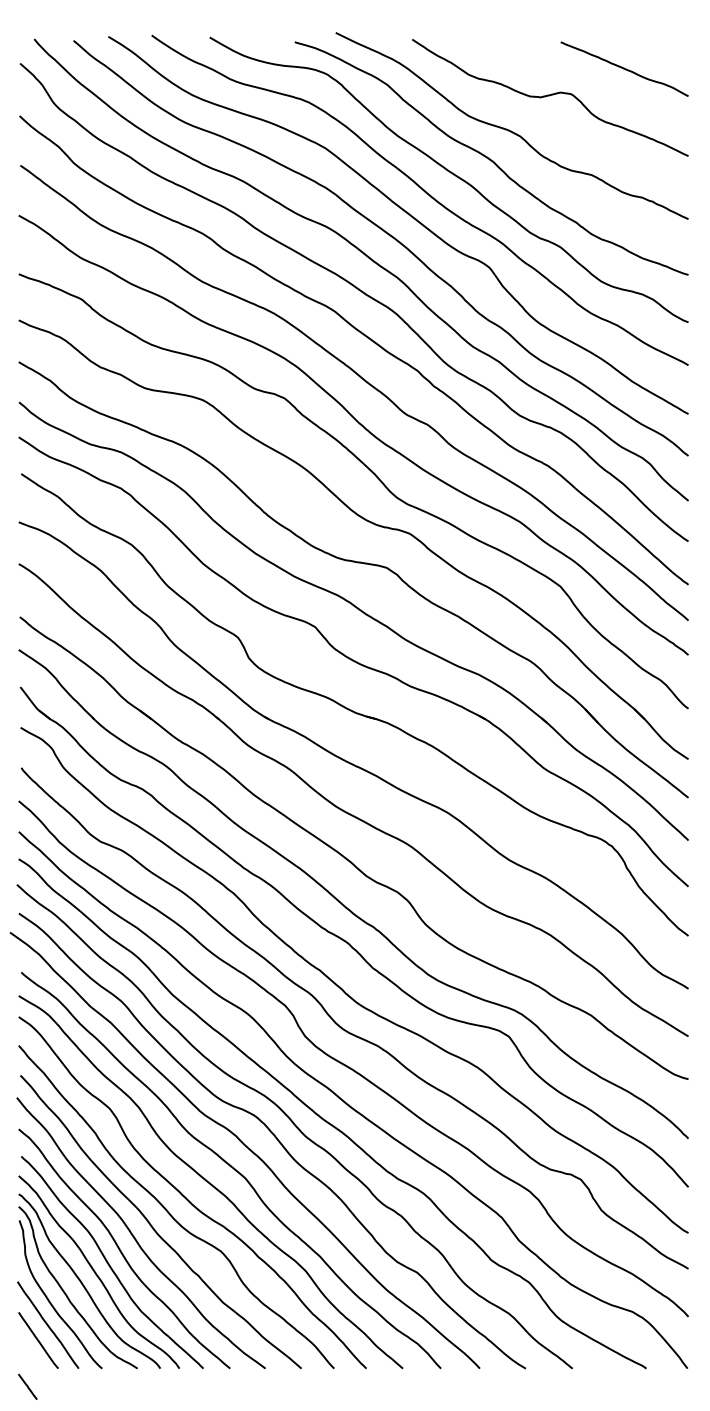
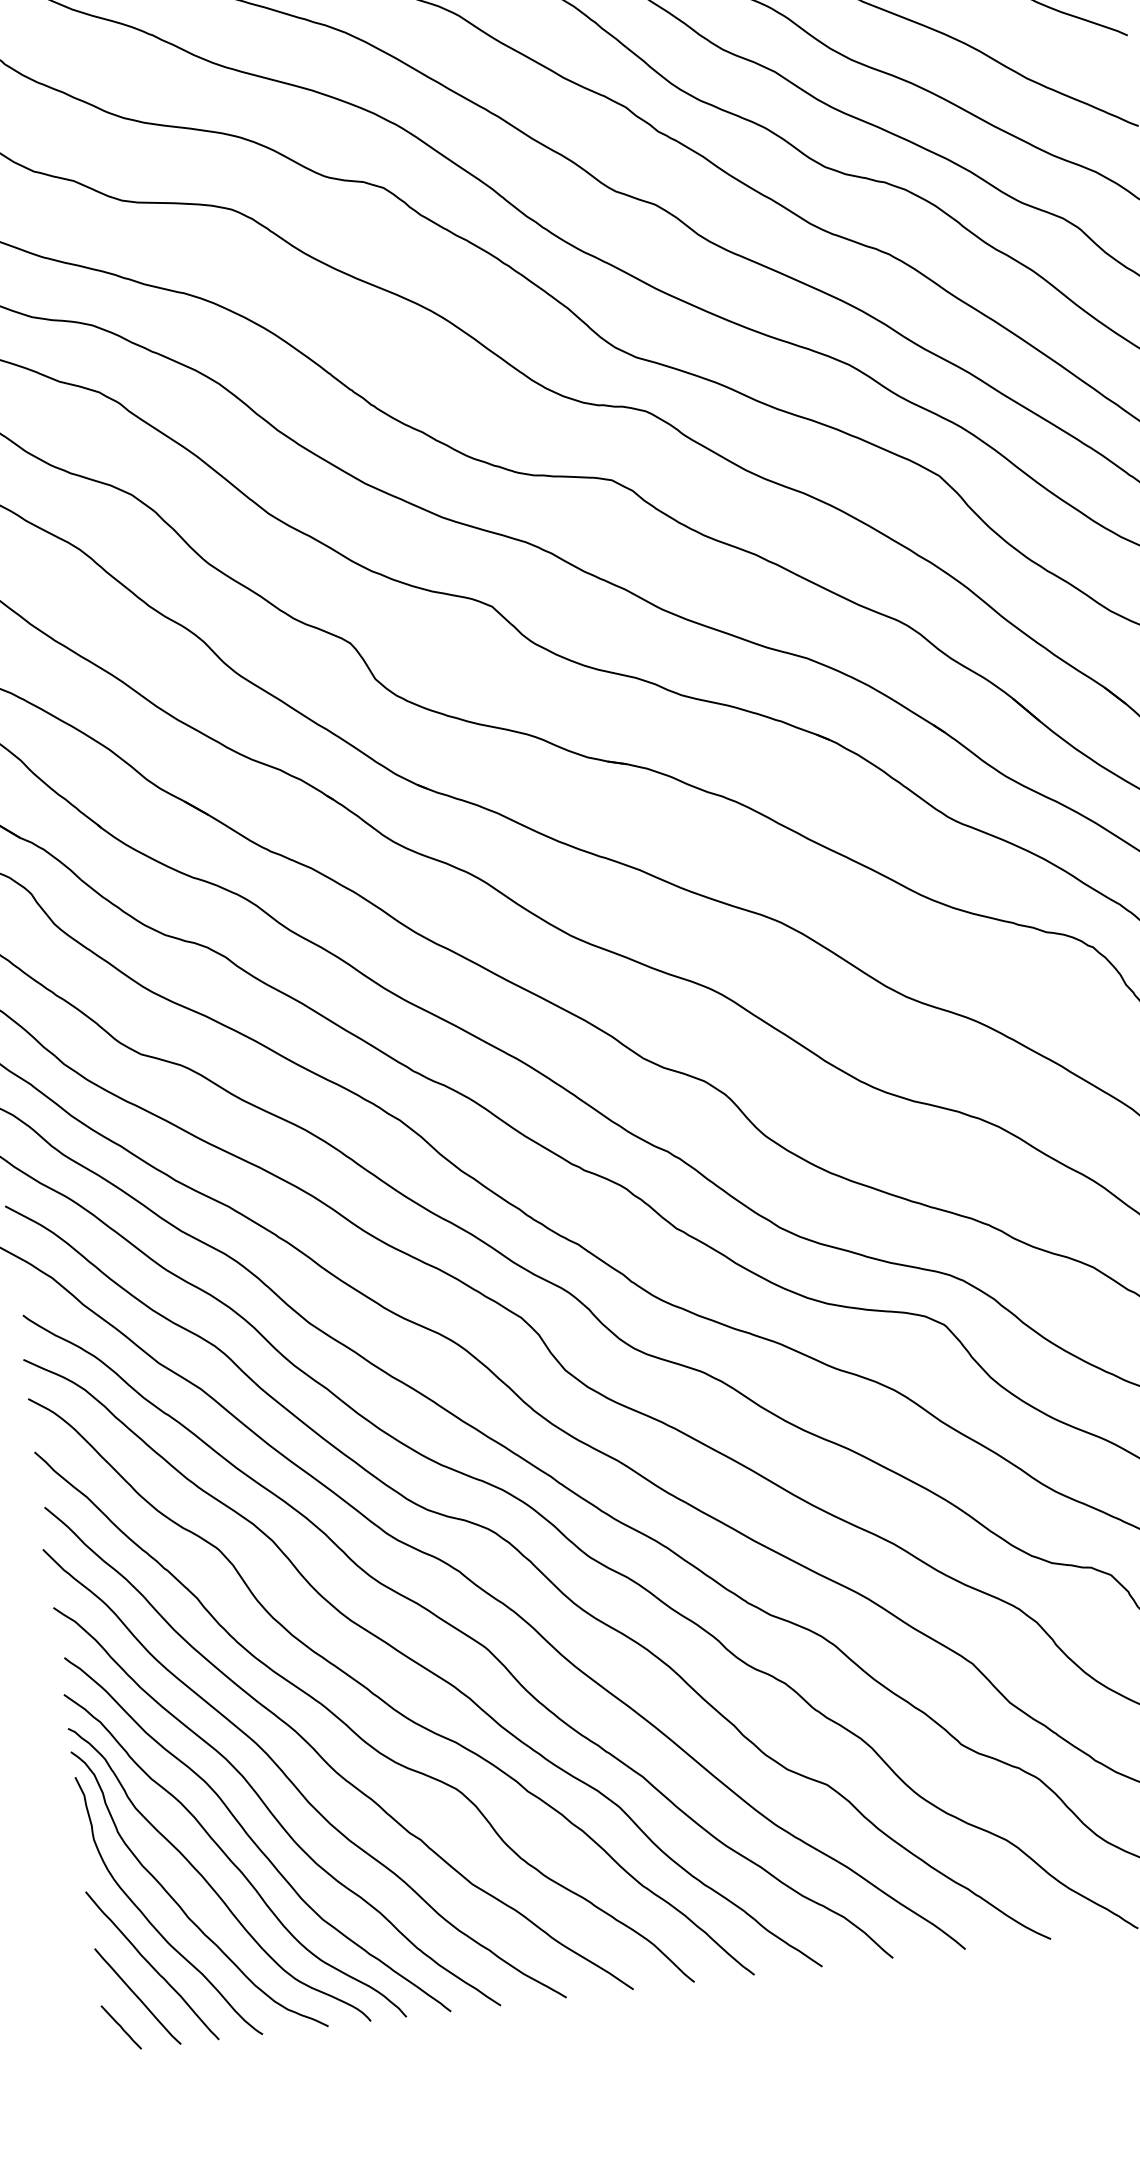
line: (27, 1386) -> (120, 2026), moved

